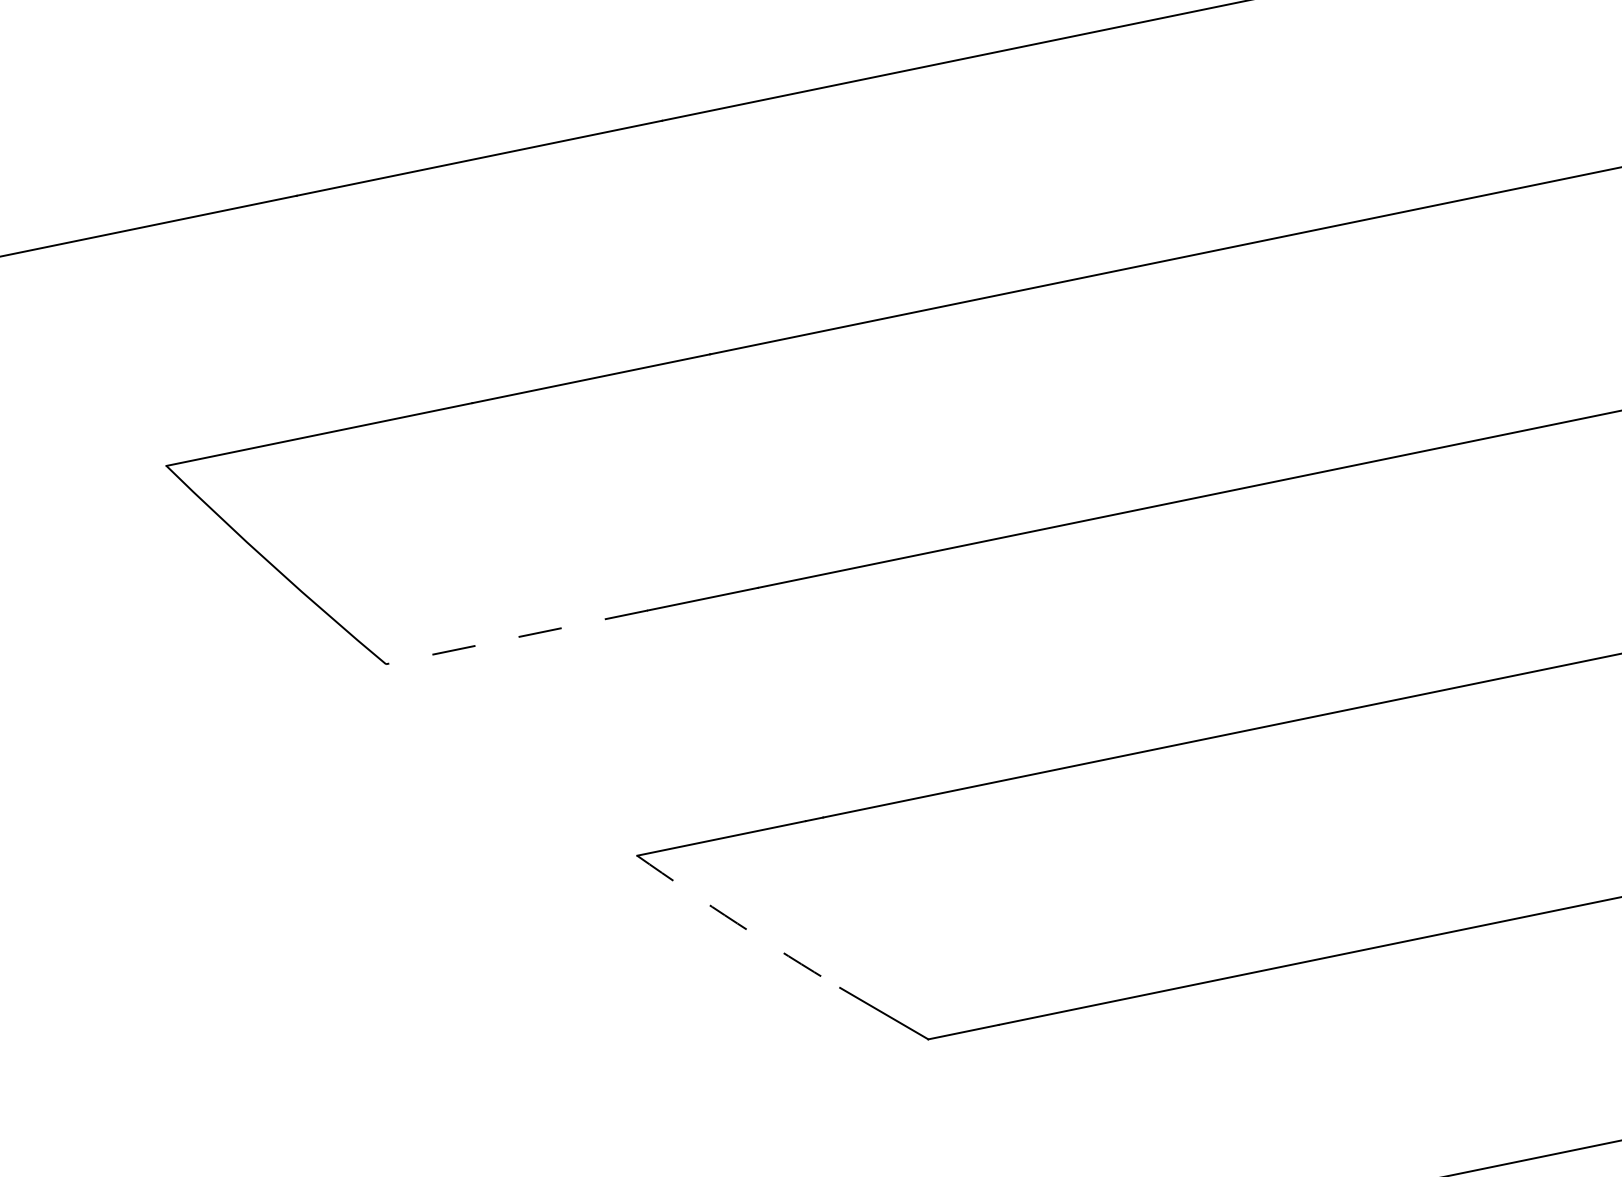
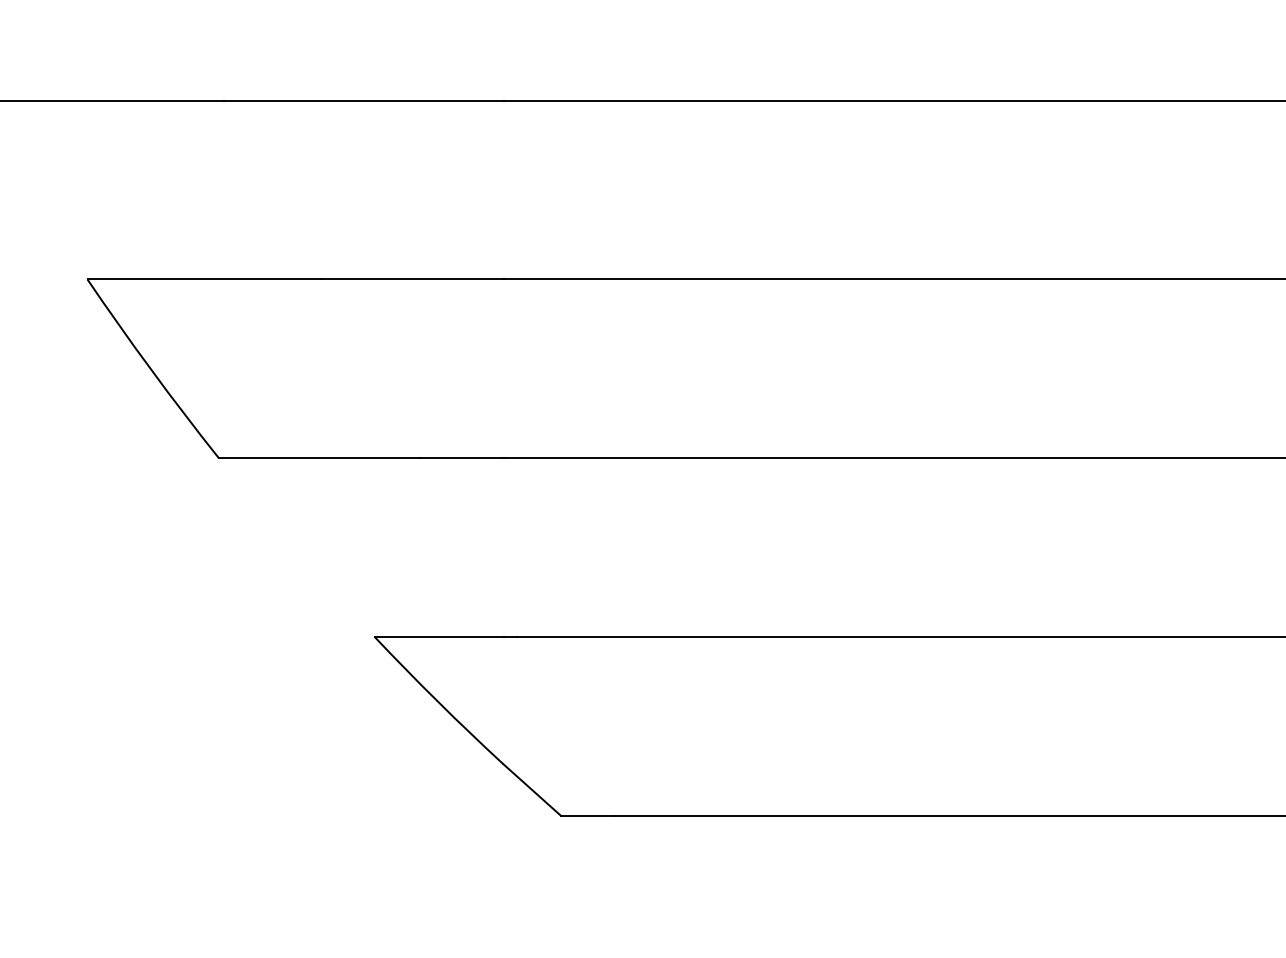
line: (516, 637) -> (318, 458), dashed -> solid
arc: (736, 923) -> (437, 701), dashed -> solid

